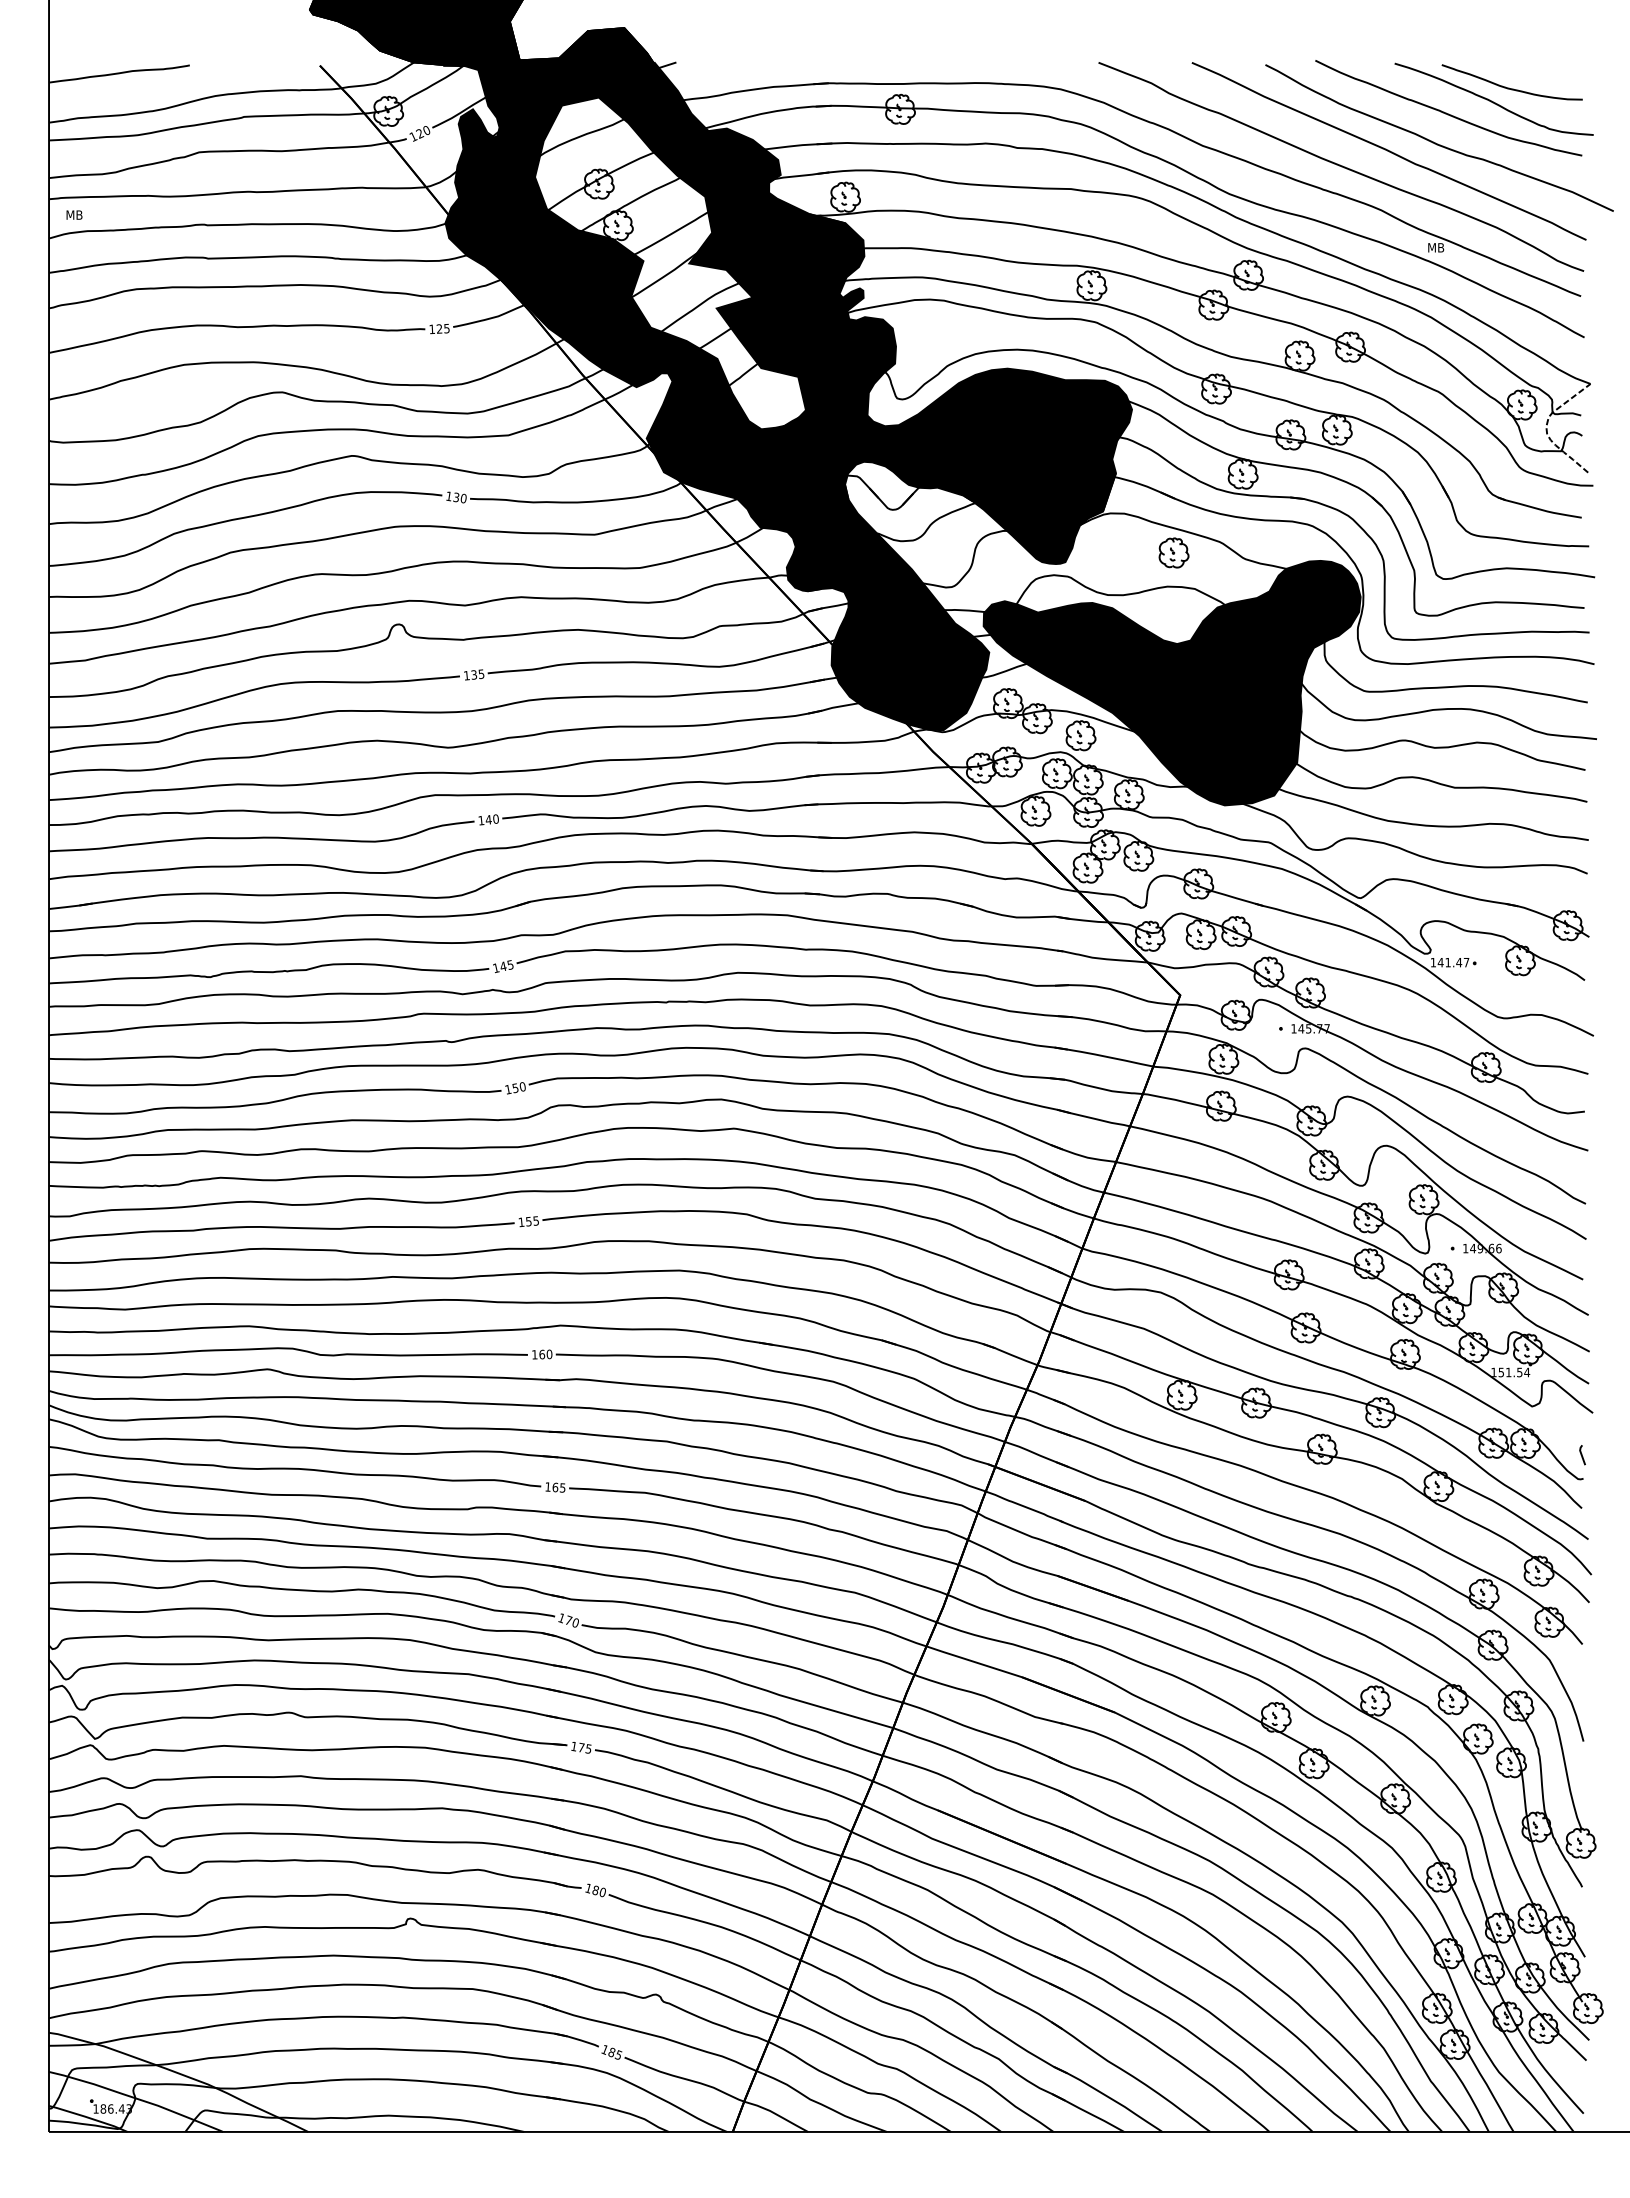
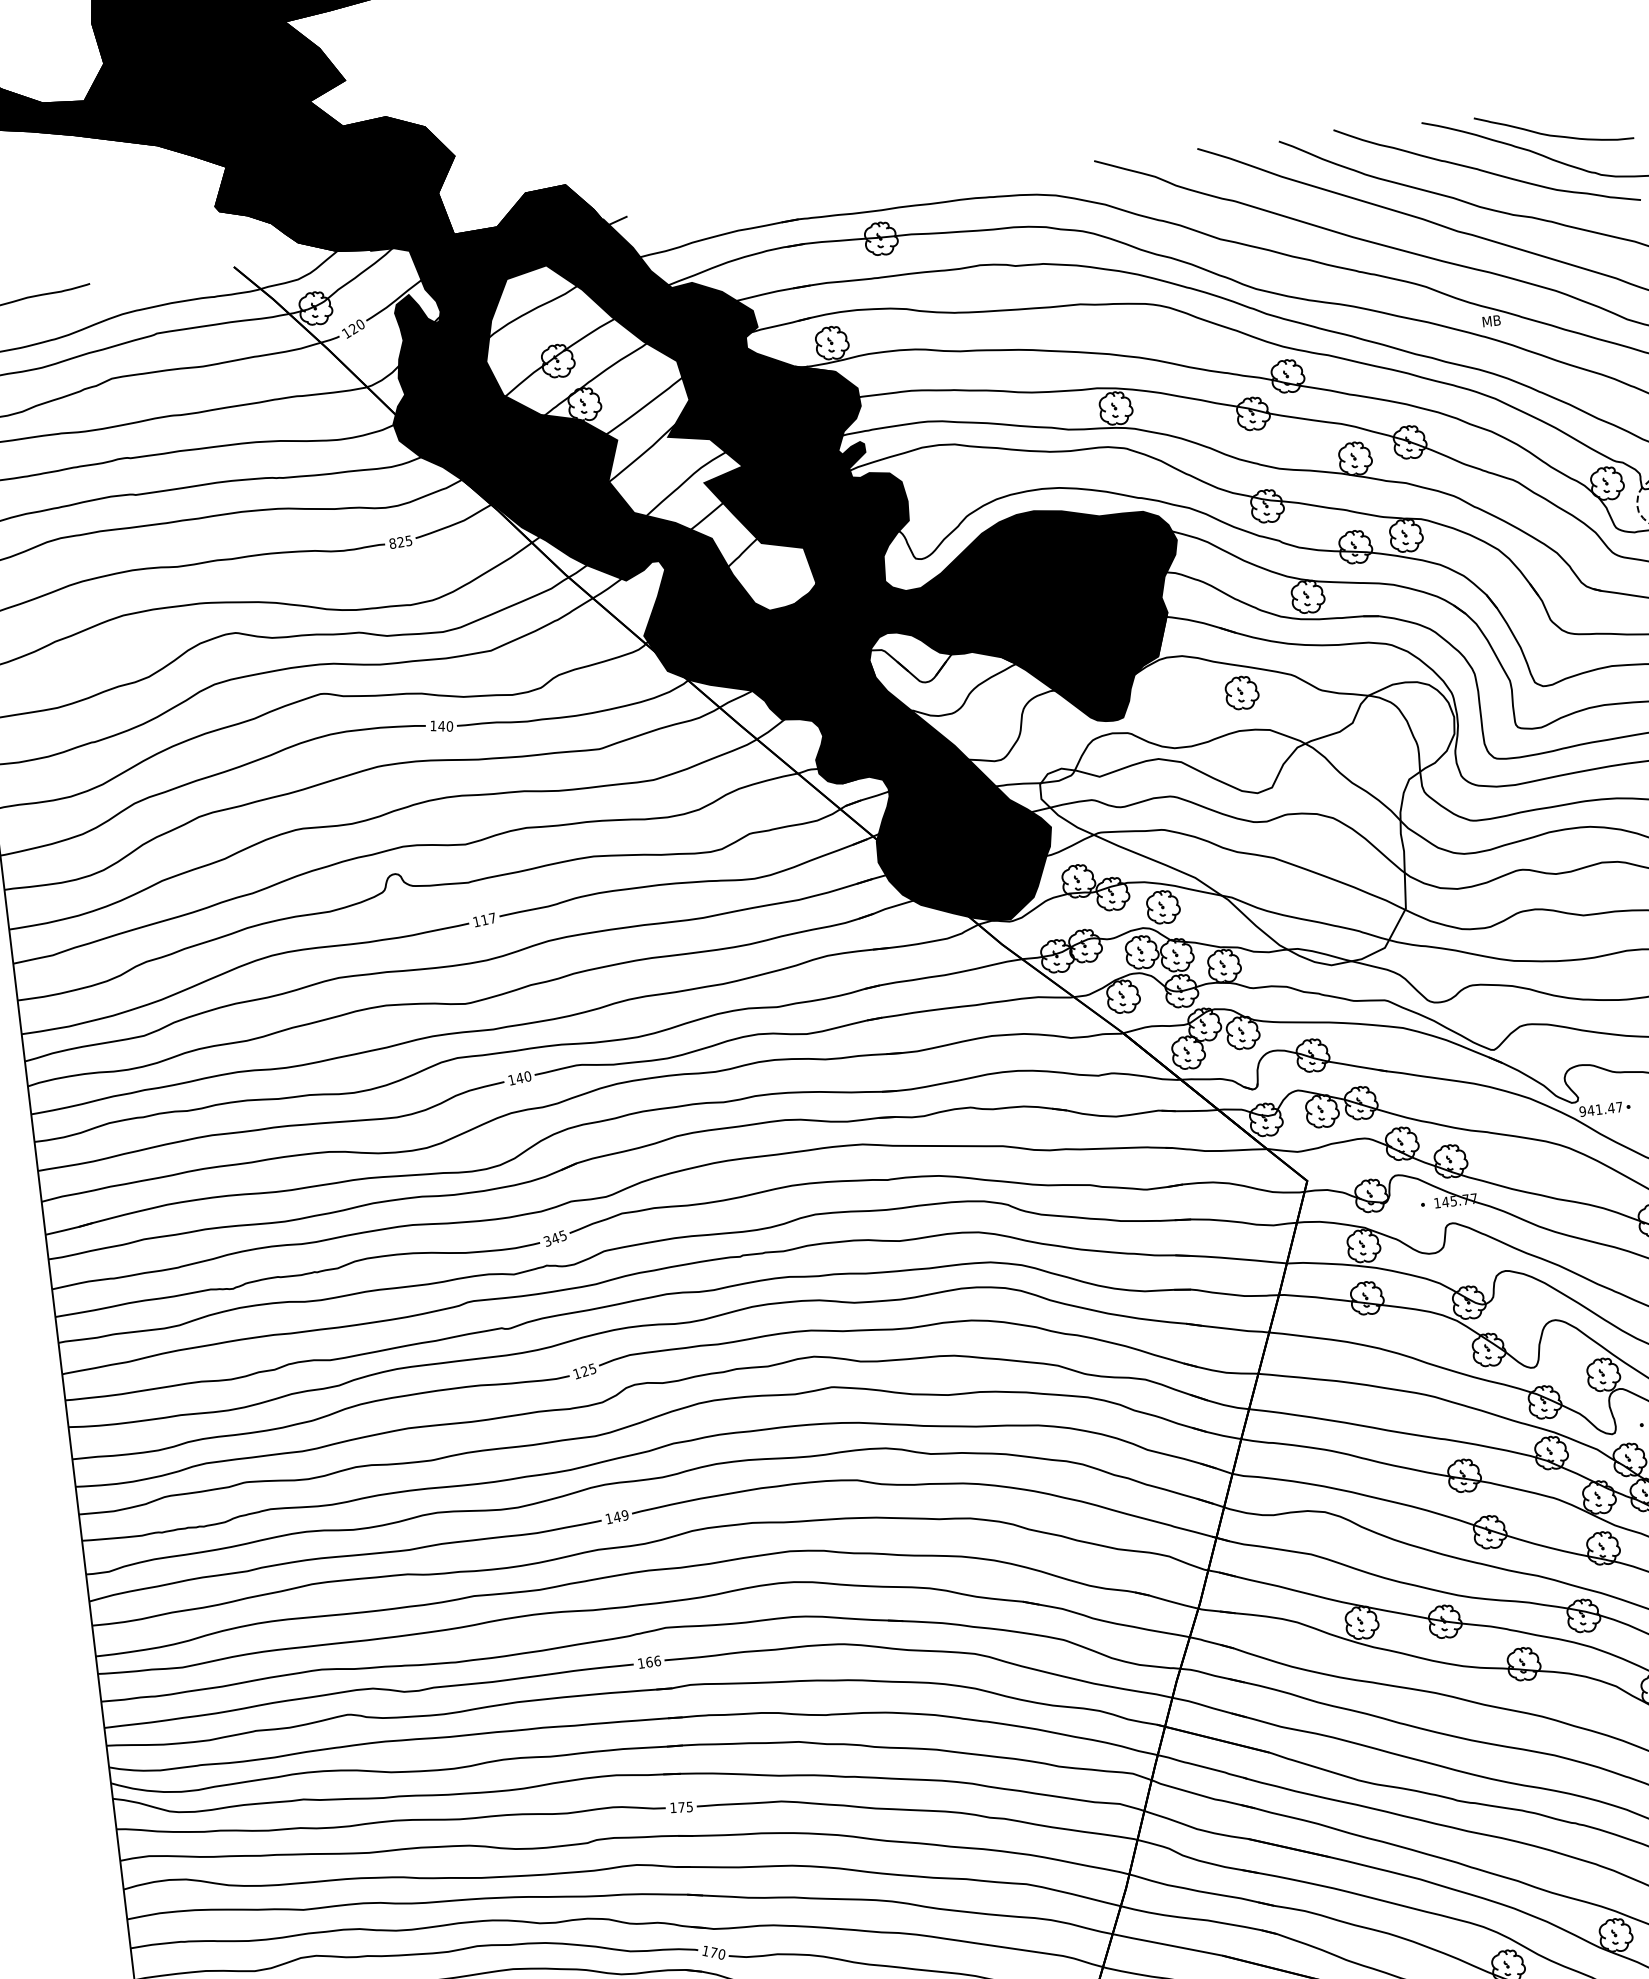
text: (432, 329) -> (393, 543), 125 -> 825
text: (456, 497) -> (441, 726), 130 -> 140
text: (477, 674) -> (488, 919), 135 -> 117
fill: (1171, 682) -> (1256, 836), removed
text: (1433, 962) -> (1582, 1111), 141.47 -> 941.47
text: (495, 967) -> (546, 1240), 145 -> 345
text: (518, 1087) -> (588, 1370), 150 -> 125
text: (532, 1221) -> (621, 1516), 155 -> 149
text: (549, 1353) -> (657, 1660), 160 -> 166
text: (555, 1487) -> (681, 1807), 165 -> 175

